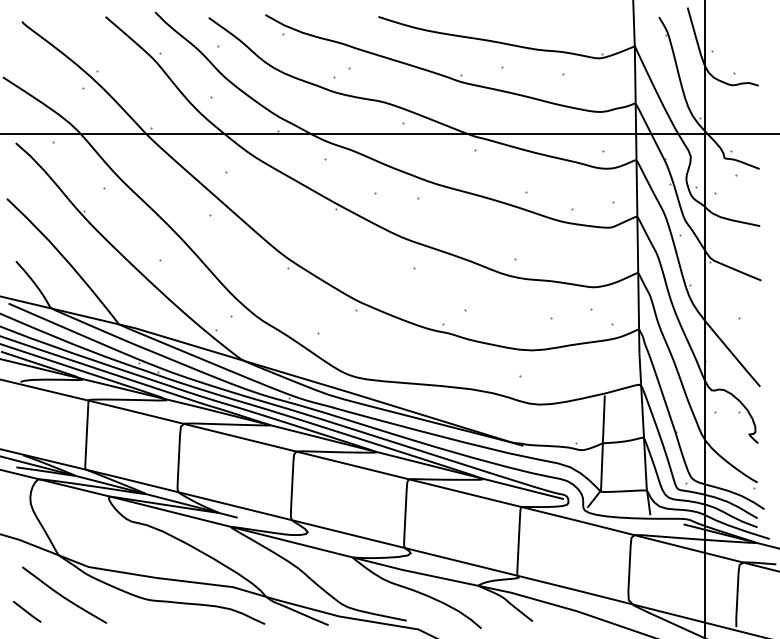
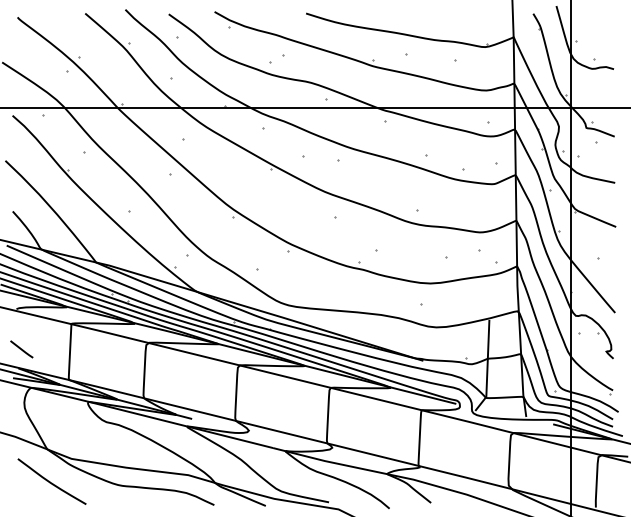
line: (27, 611) -> (22, 349), moved

